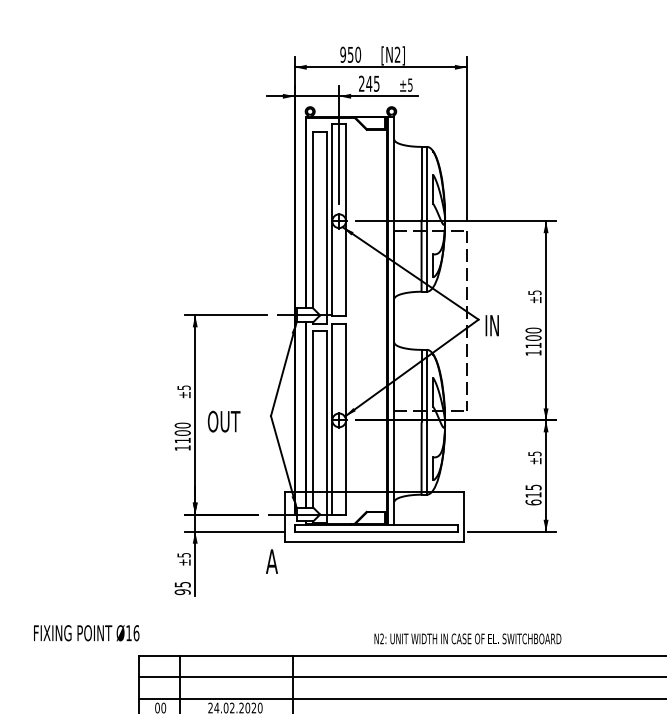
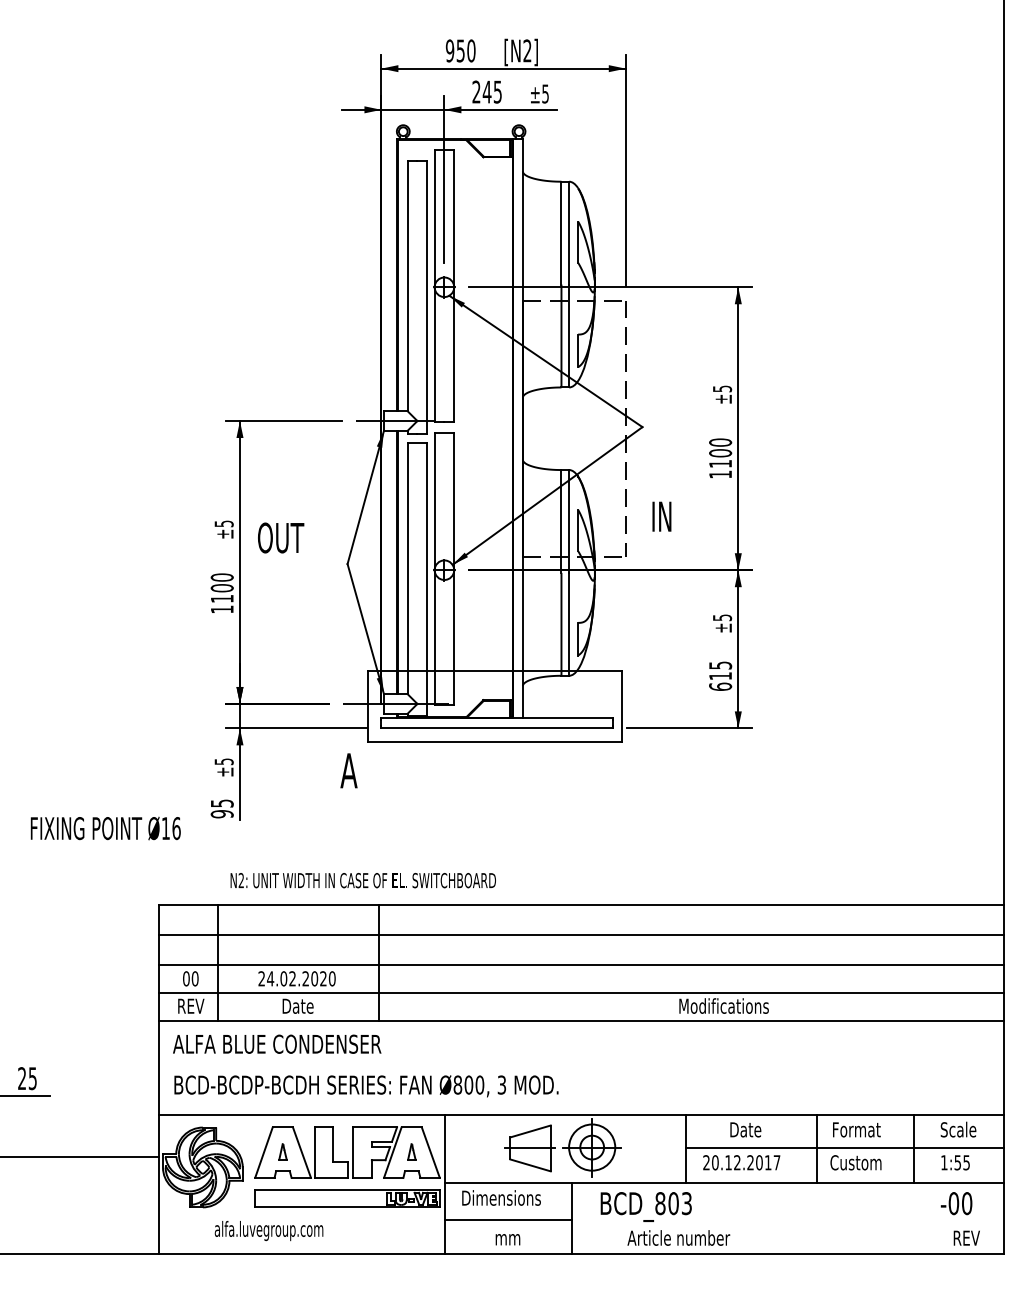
text: (491, 325) -> (661, 516), moved
text: (224, 421) -> (281, 537), moved
text: (86, 633) -> (105, 828), moved
text: (467, 638) -> (362, 880), moved

